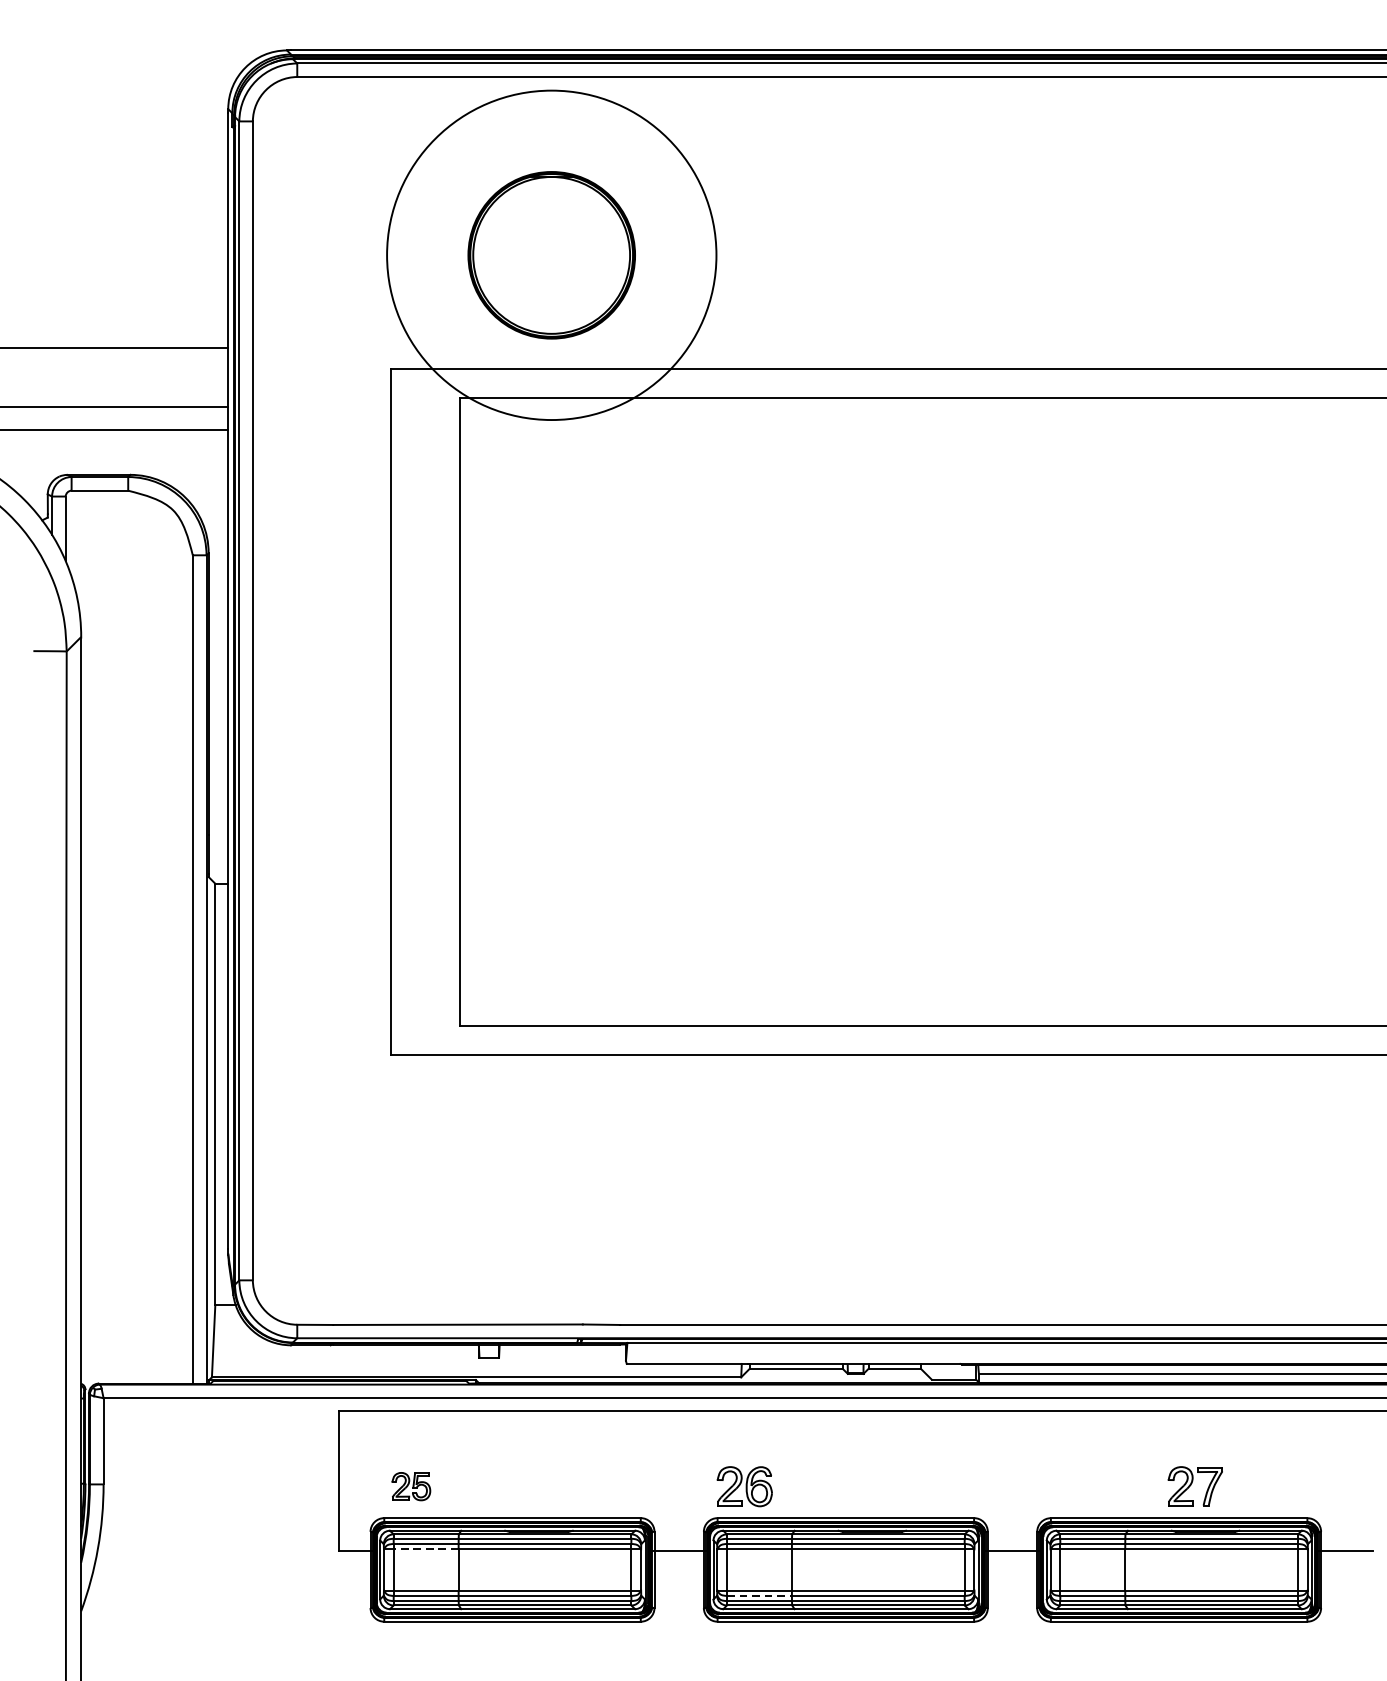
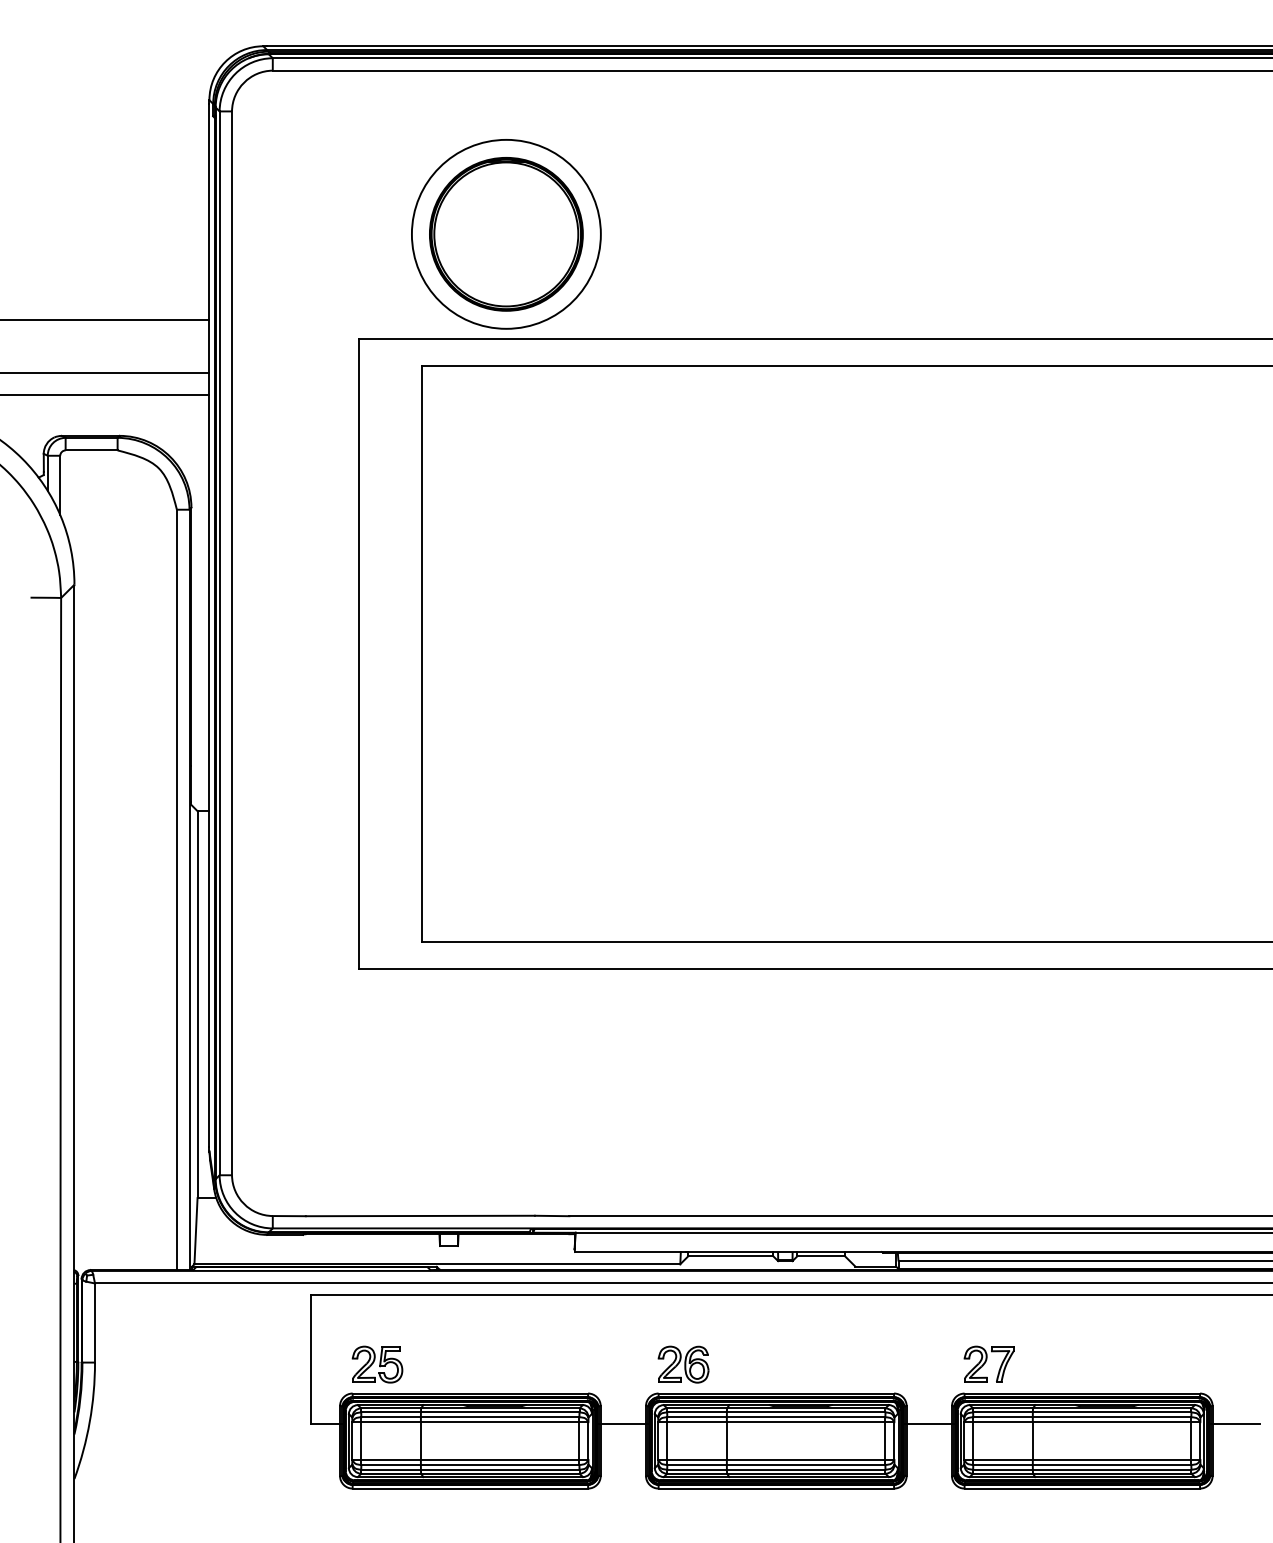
circle: (550, 254) -> (505, 233), size x0.62
part: (1194, 1485) -> (988, 1363), moved
part: (411, 1486) -> (377, 1364), size x1.43
line: (426, 1549) -> (391, 1422), dashed -> solid
line: (759, 1595) -> (697, 1464), dashed -> solid

